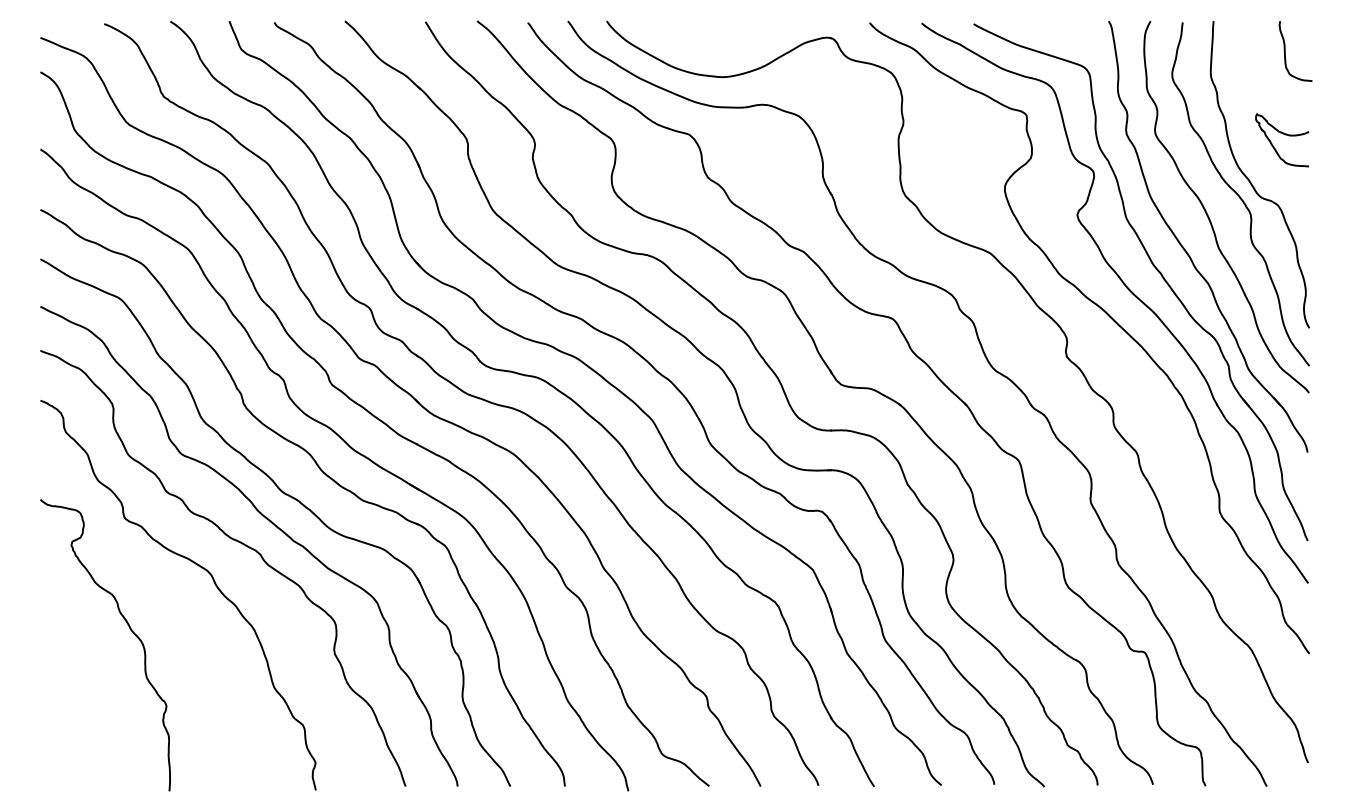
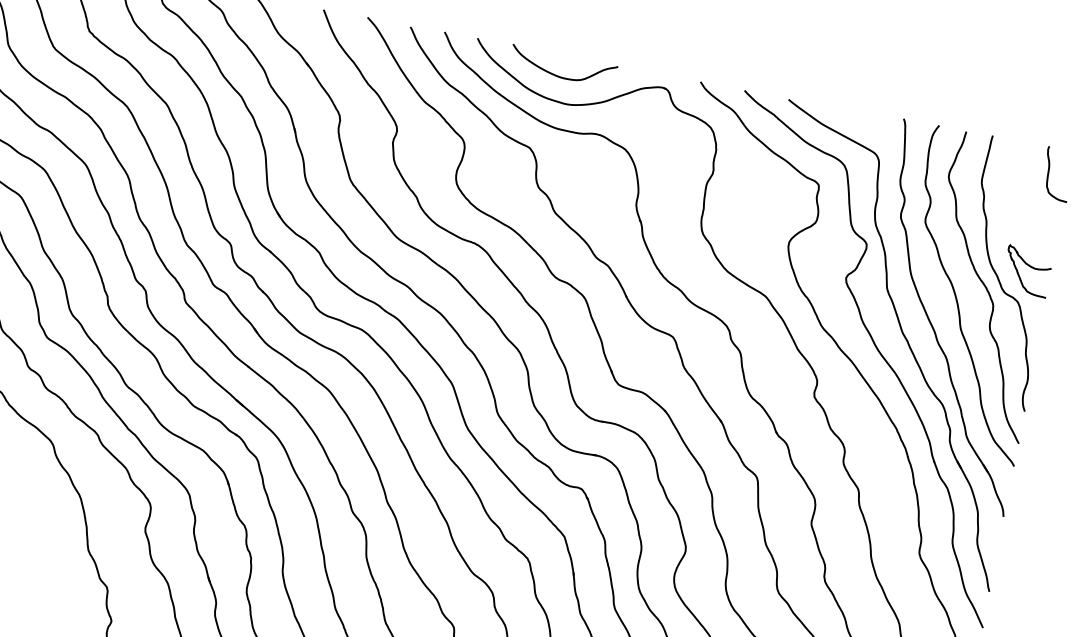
curve: (708, 46) -> (559, 76), added
curve: (1285, 135) -> (1031, 267), moved

